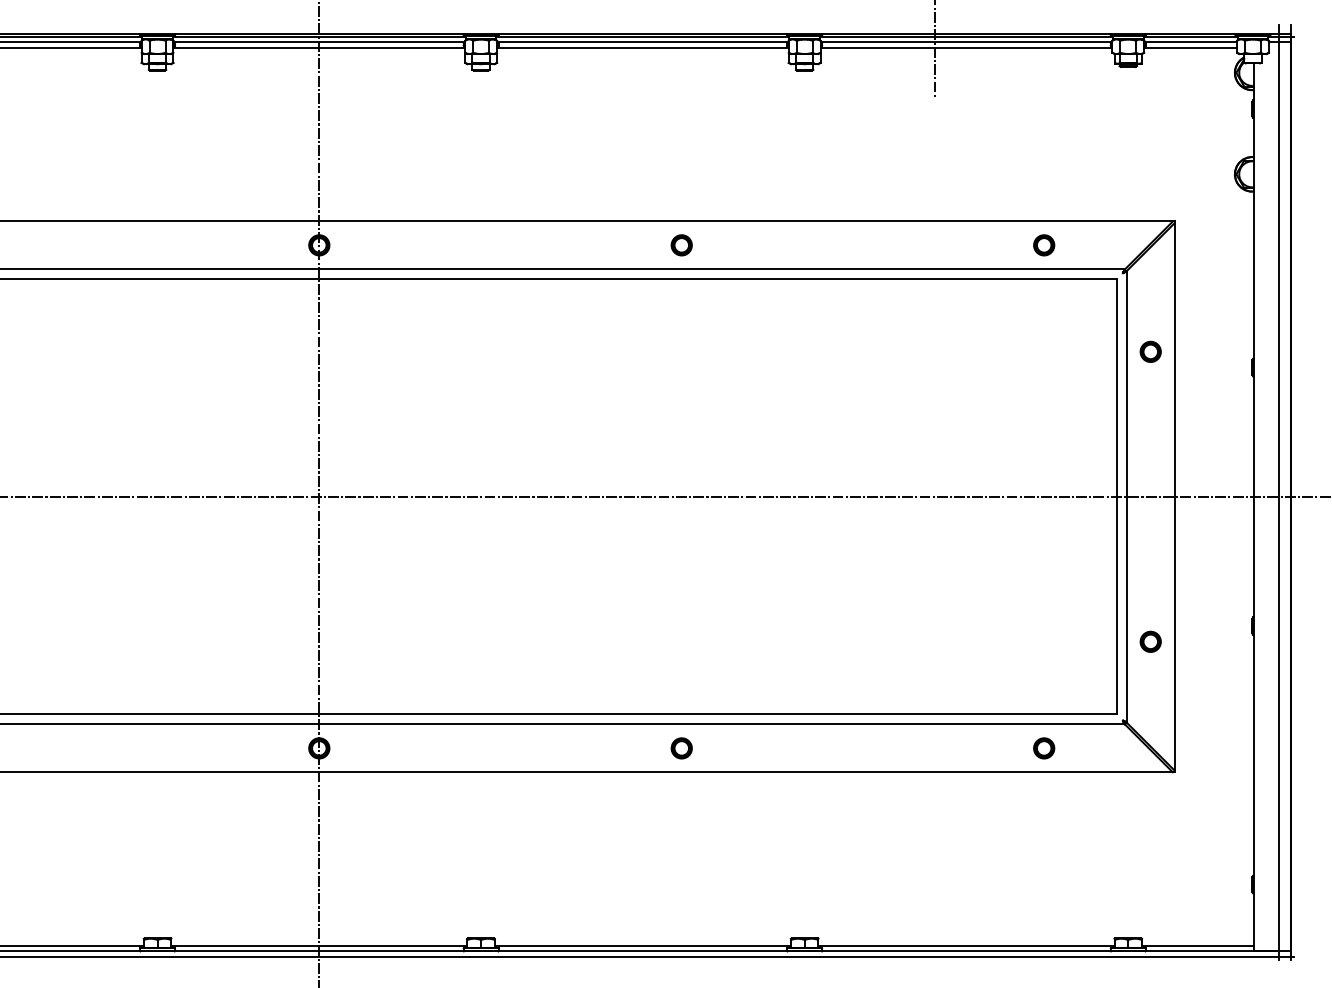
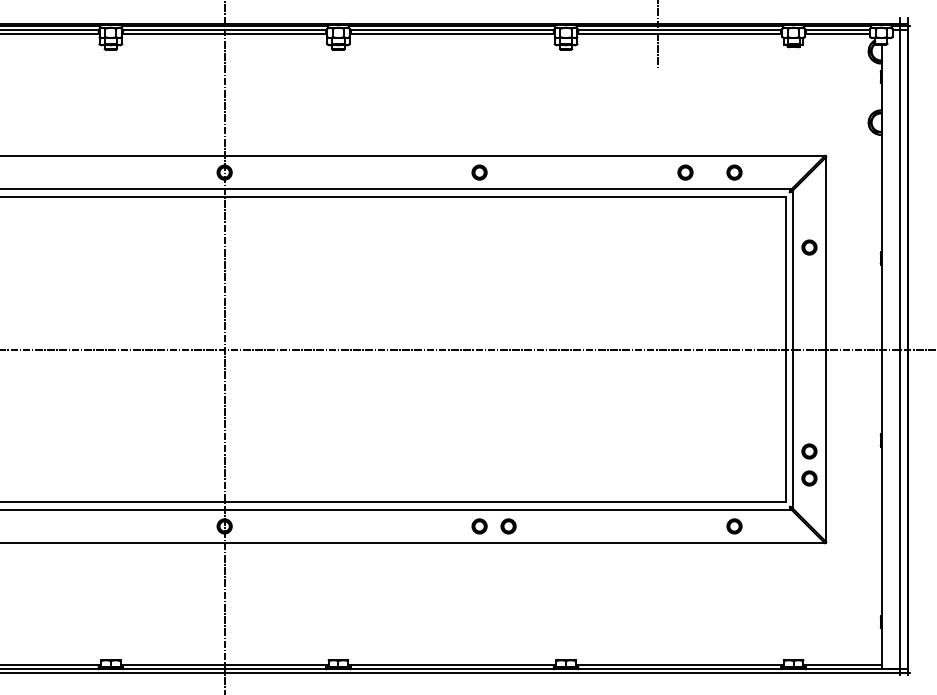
circle: (974, 245) -> (685, 172), added
circle: (1150, 680) -> (809, 478), added
circle: (722, 748) -> (508, 526), added

